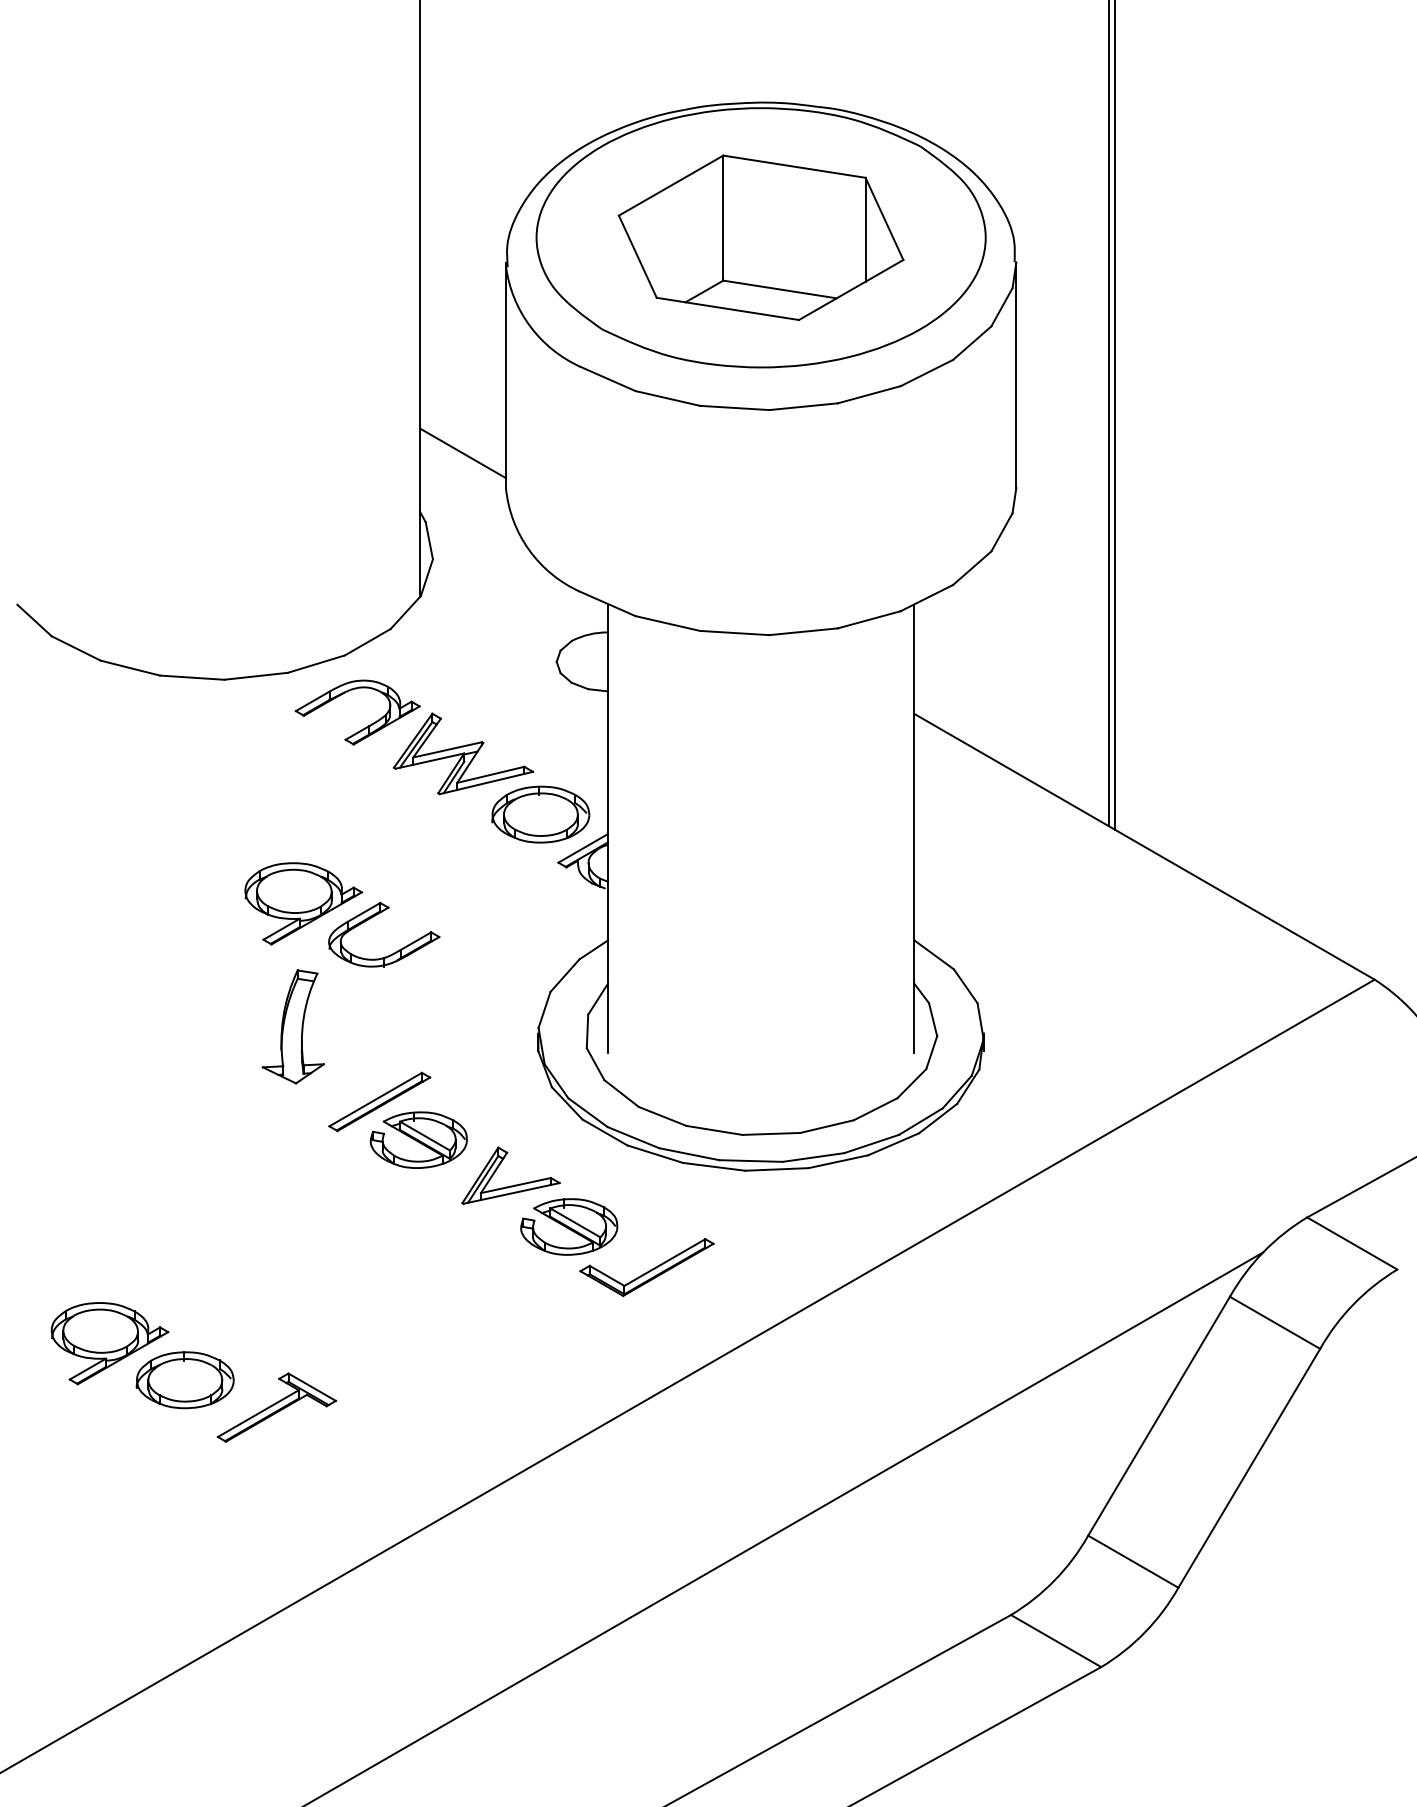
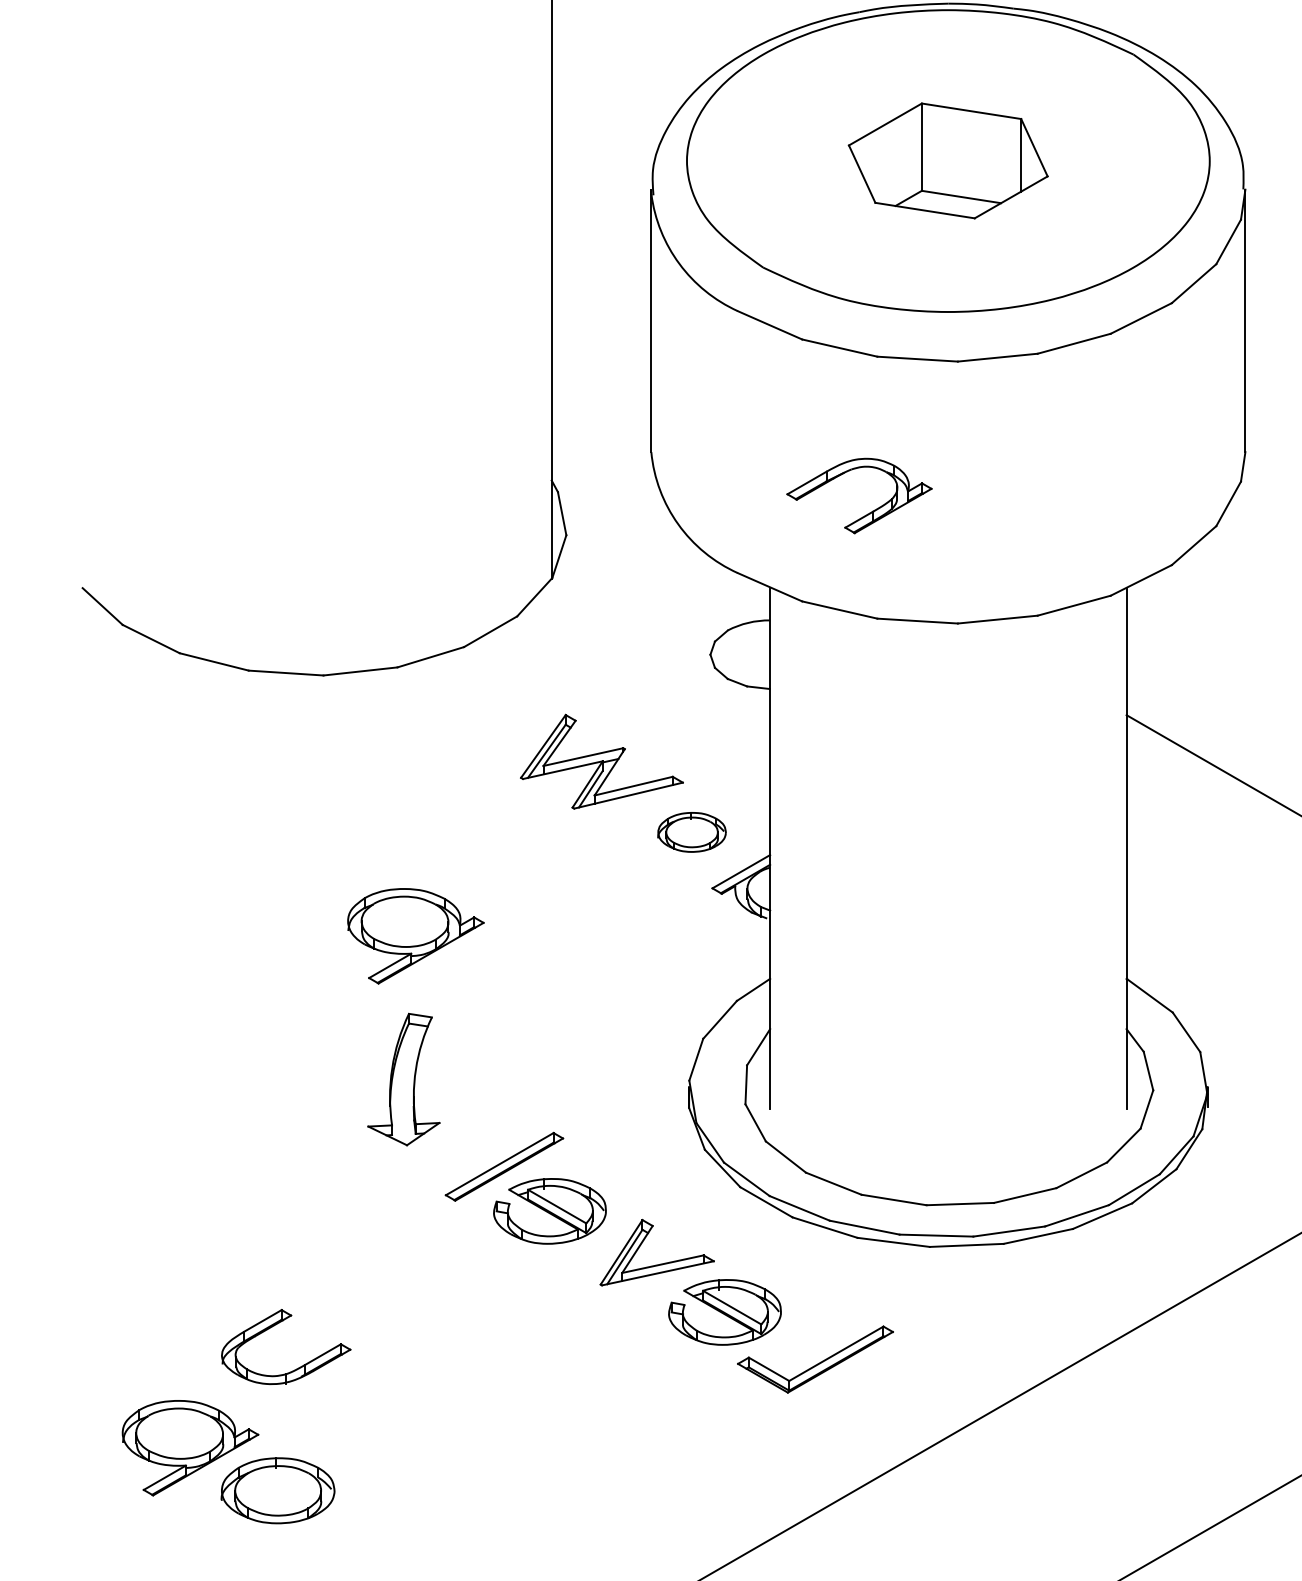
part: (760, 237) -> (947, 160), size x0.6
line: (462, 453) -> (600, 412), removed
part: (364, 727) -> (867, 513), moved
part: (540, 814) -> (691, 832), size x0.6
part: (375, 916) -> (276, 1325), moved
part: (276, 1407) -> (384, 1522), removed

